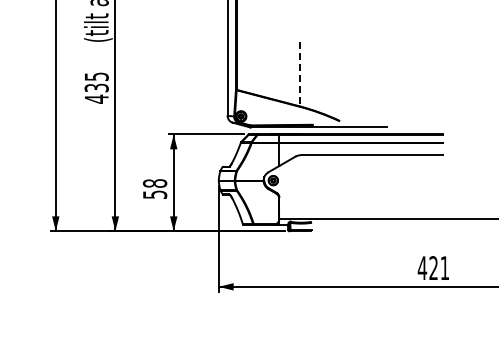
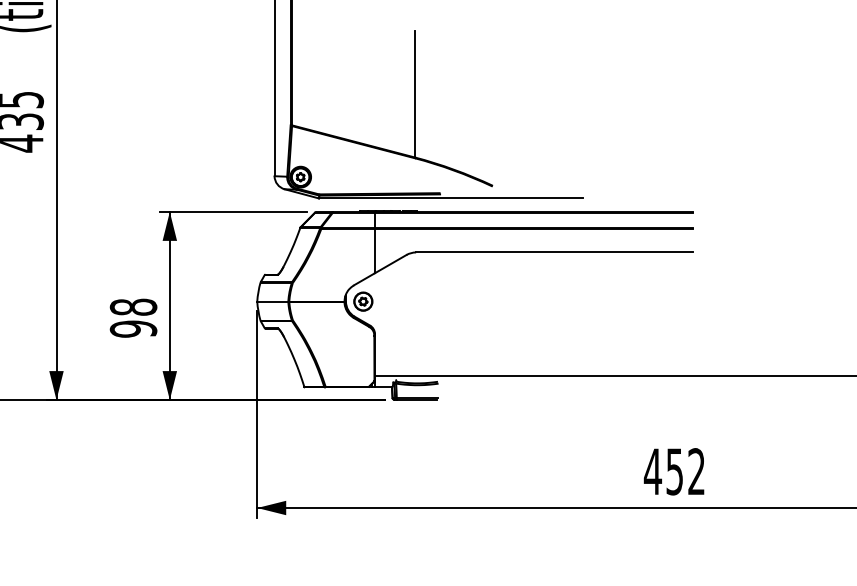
line: (300, 74) -> (416, 95), dashed -> solid
text: (154, 194) -> (132, 328), 58 -> 98
text: (438, 268) -> (684, 472), 421 -> 452

